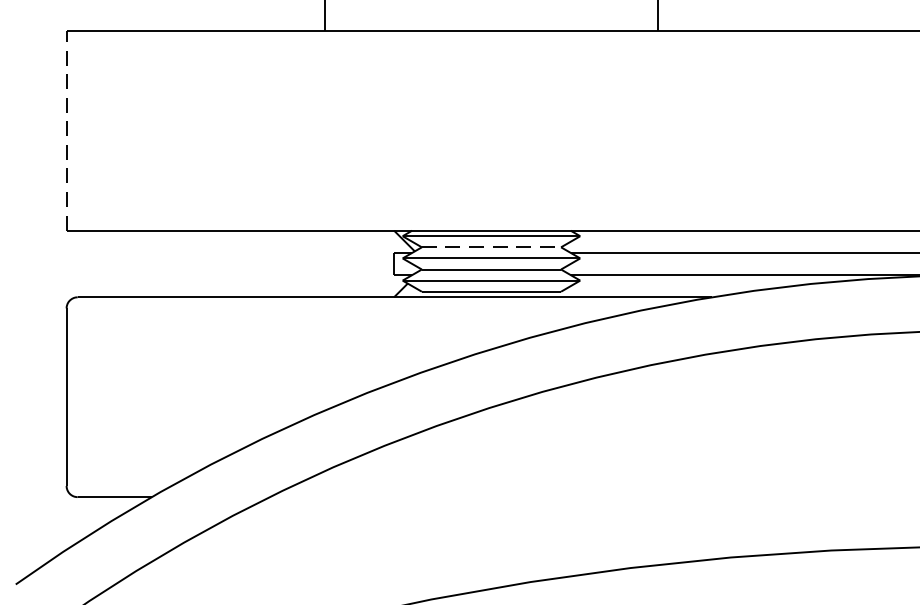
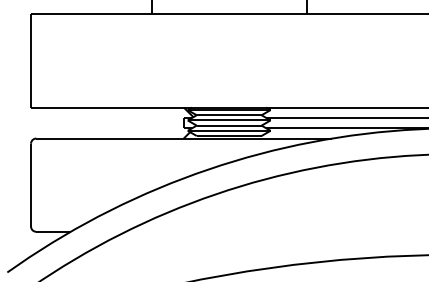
line: (67, 129) -> (31, 60), dashed -> solid
line: (492, 247) -> (229, 115), dashed -> solid

